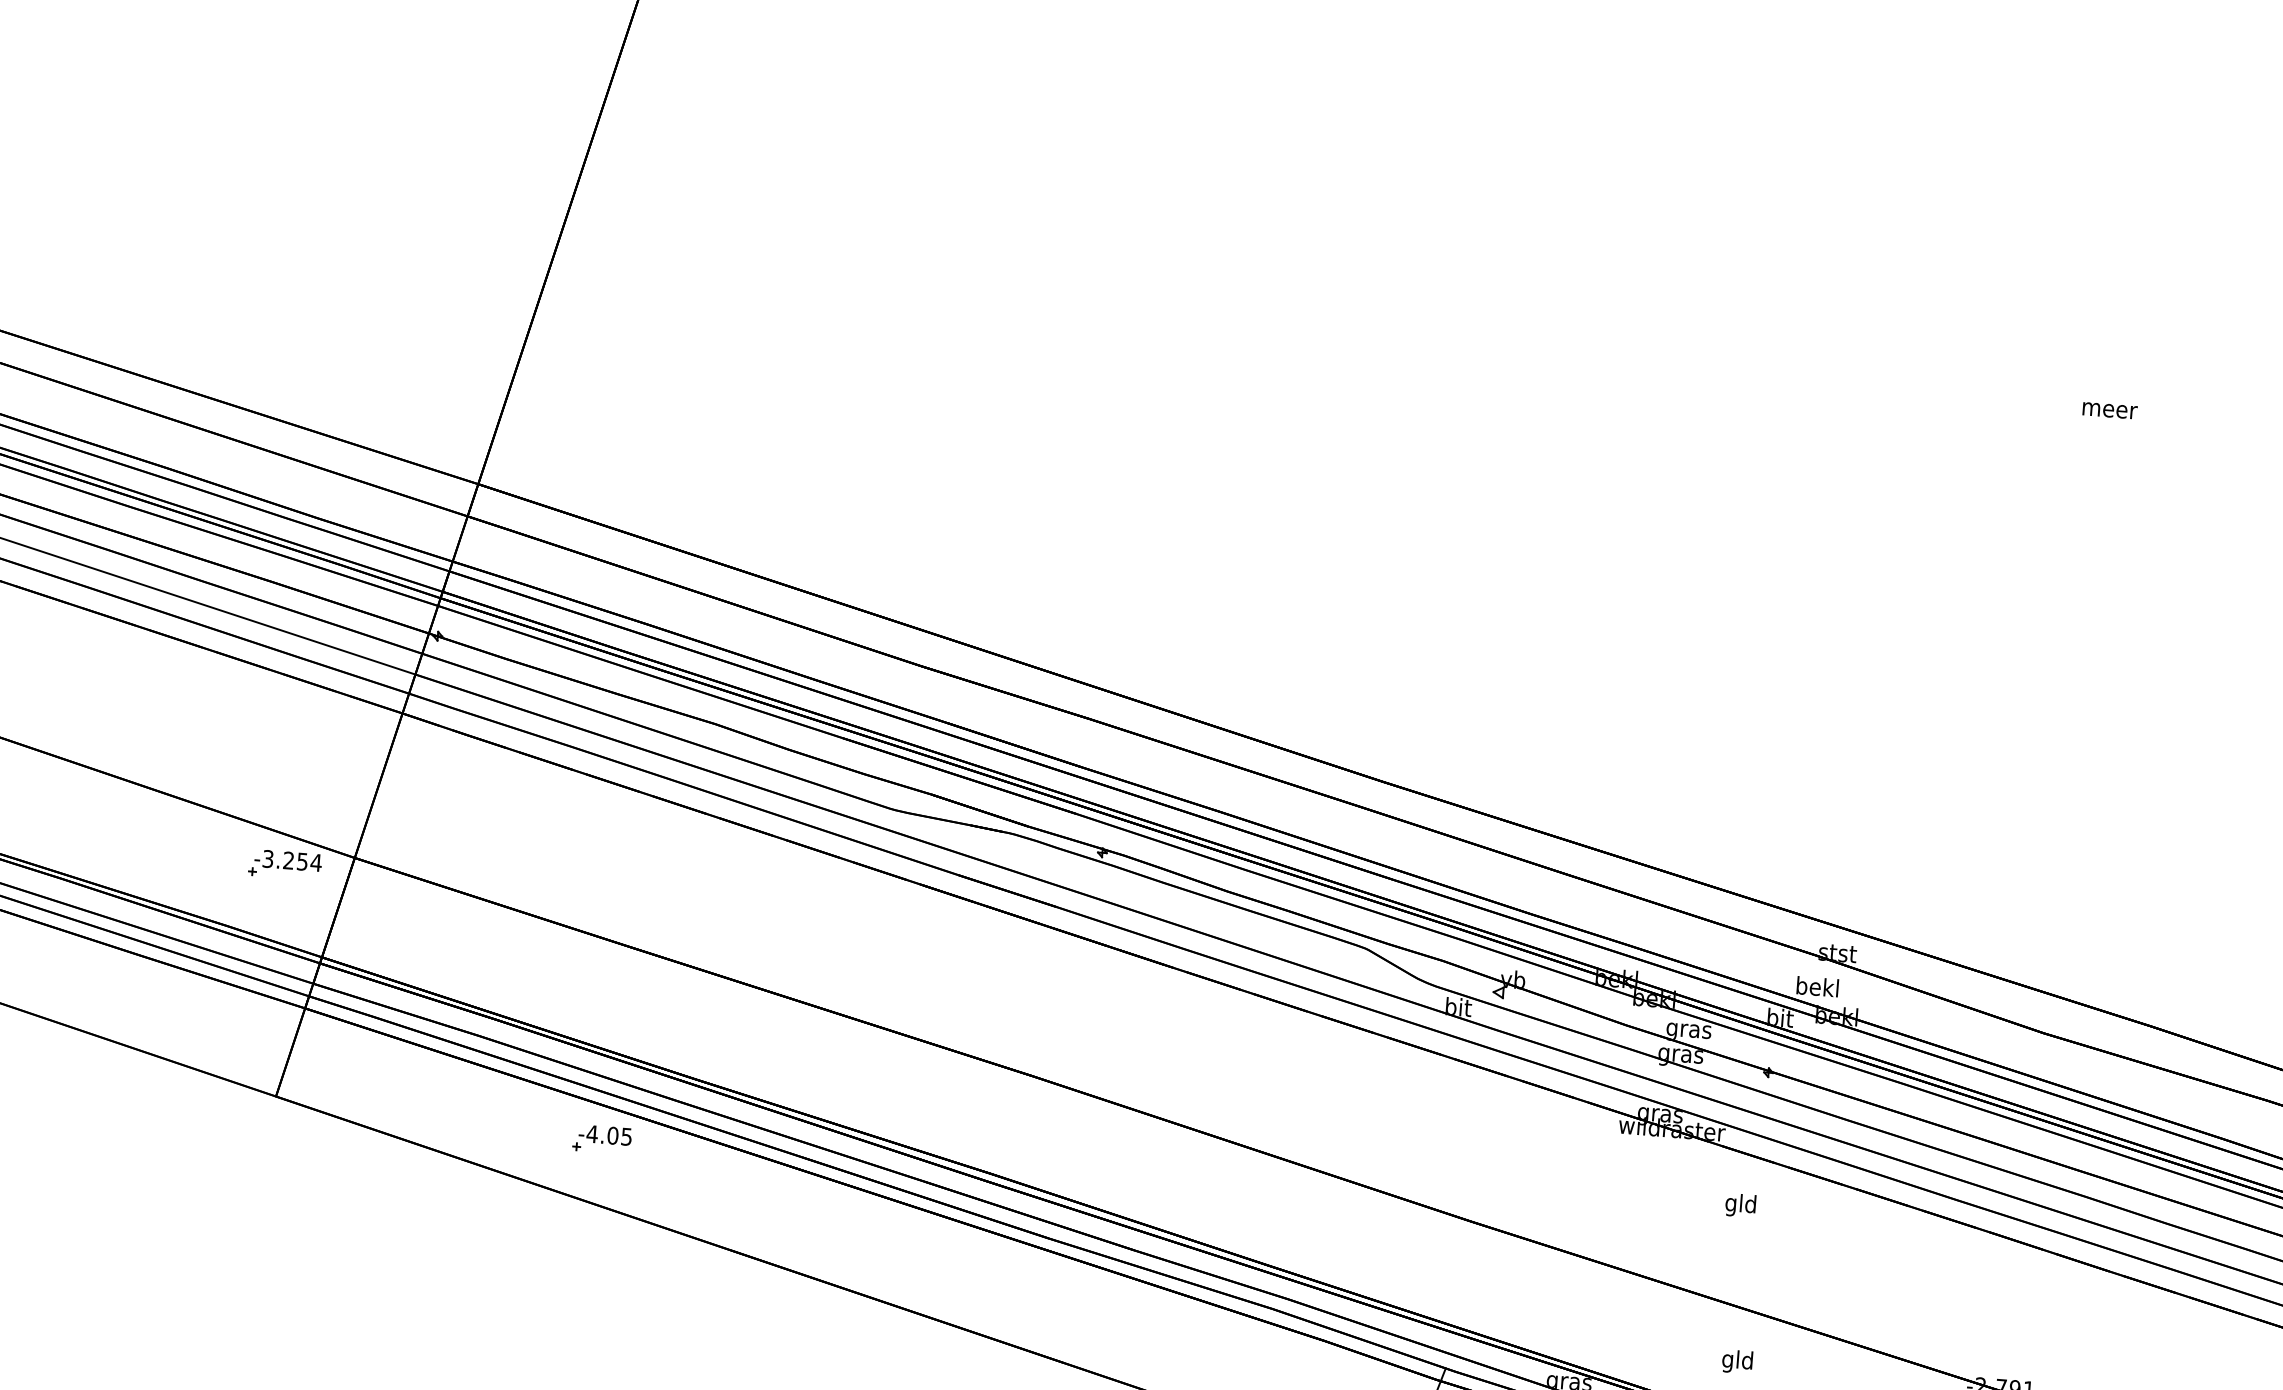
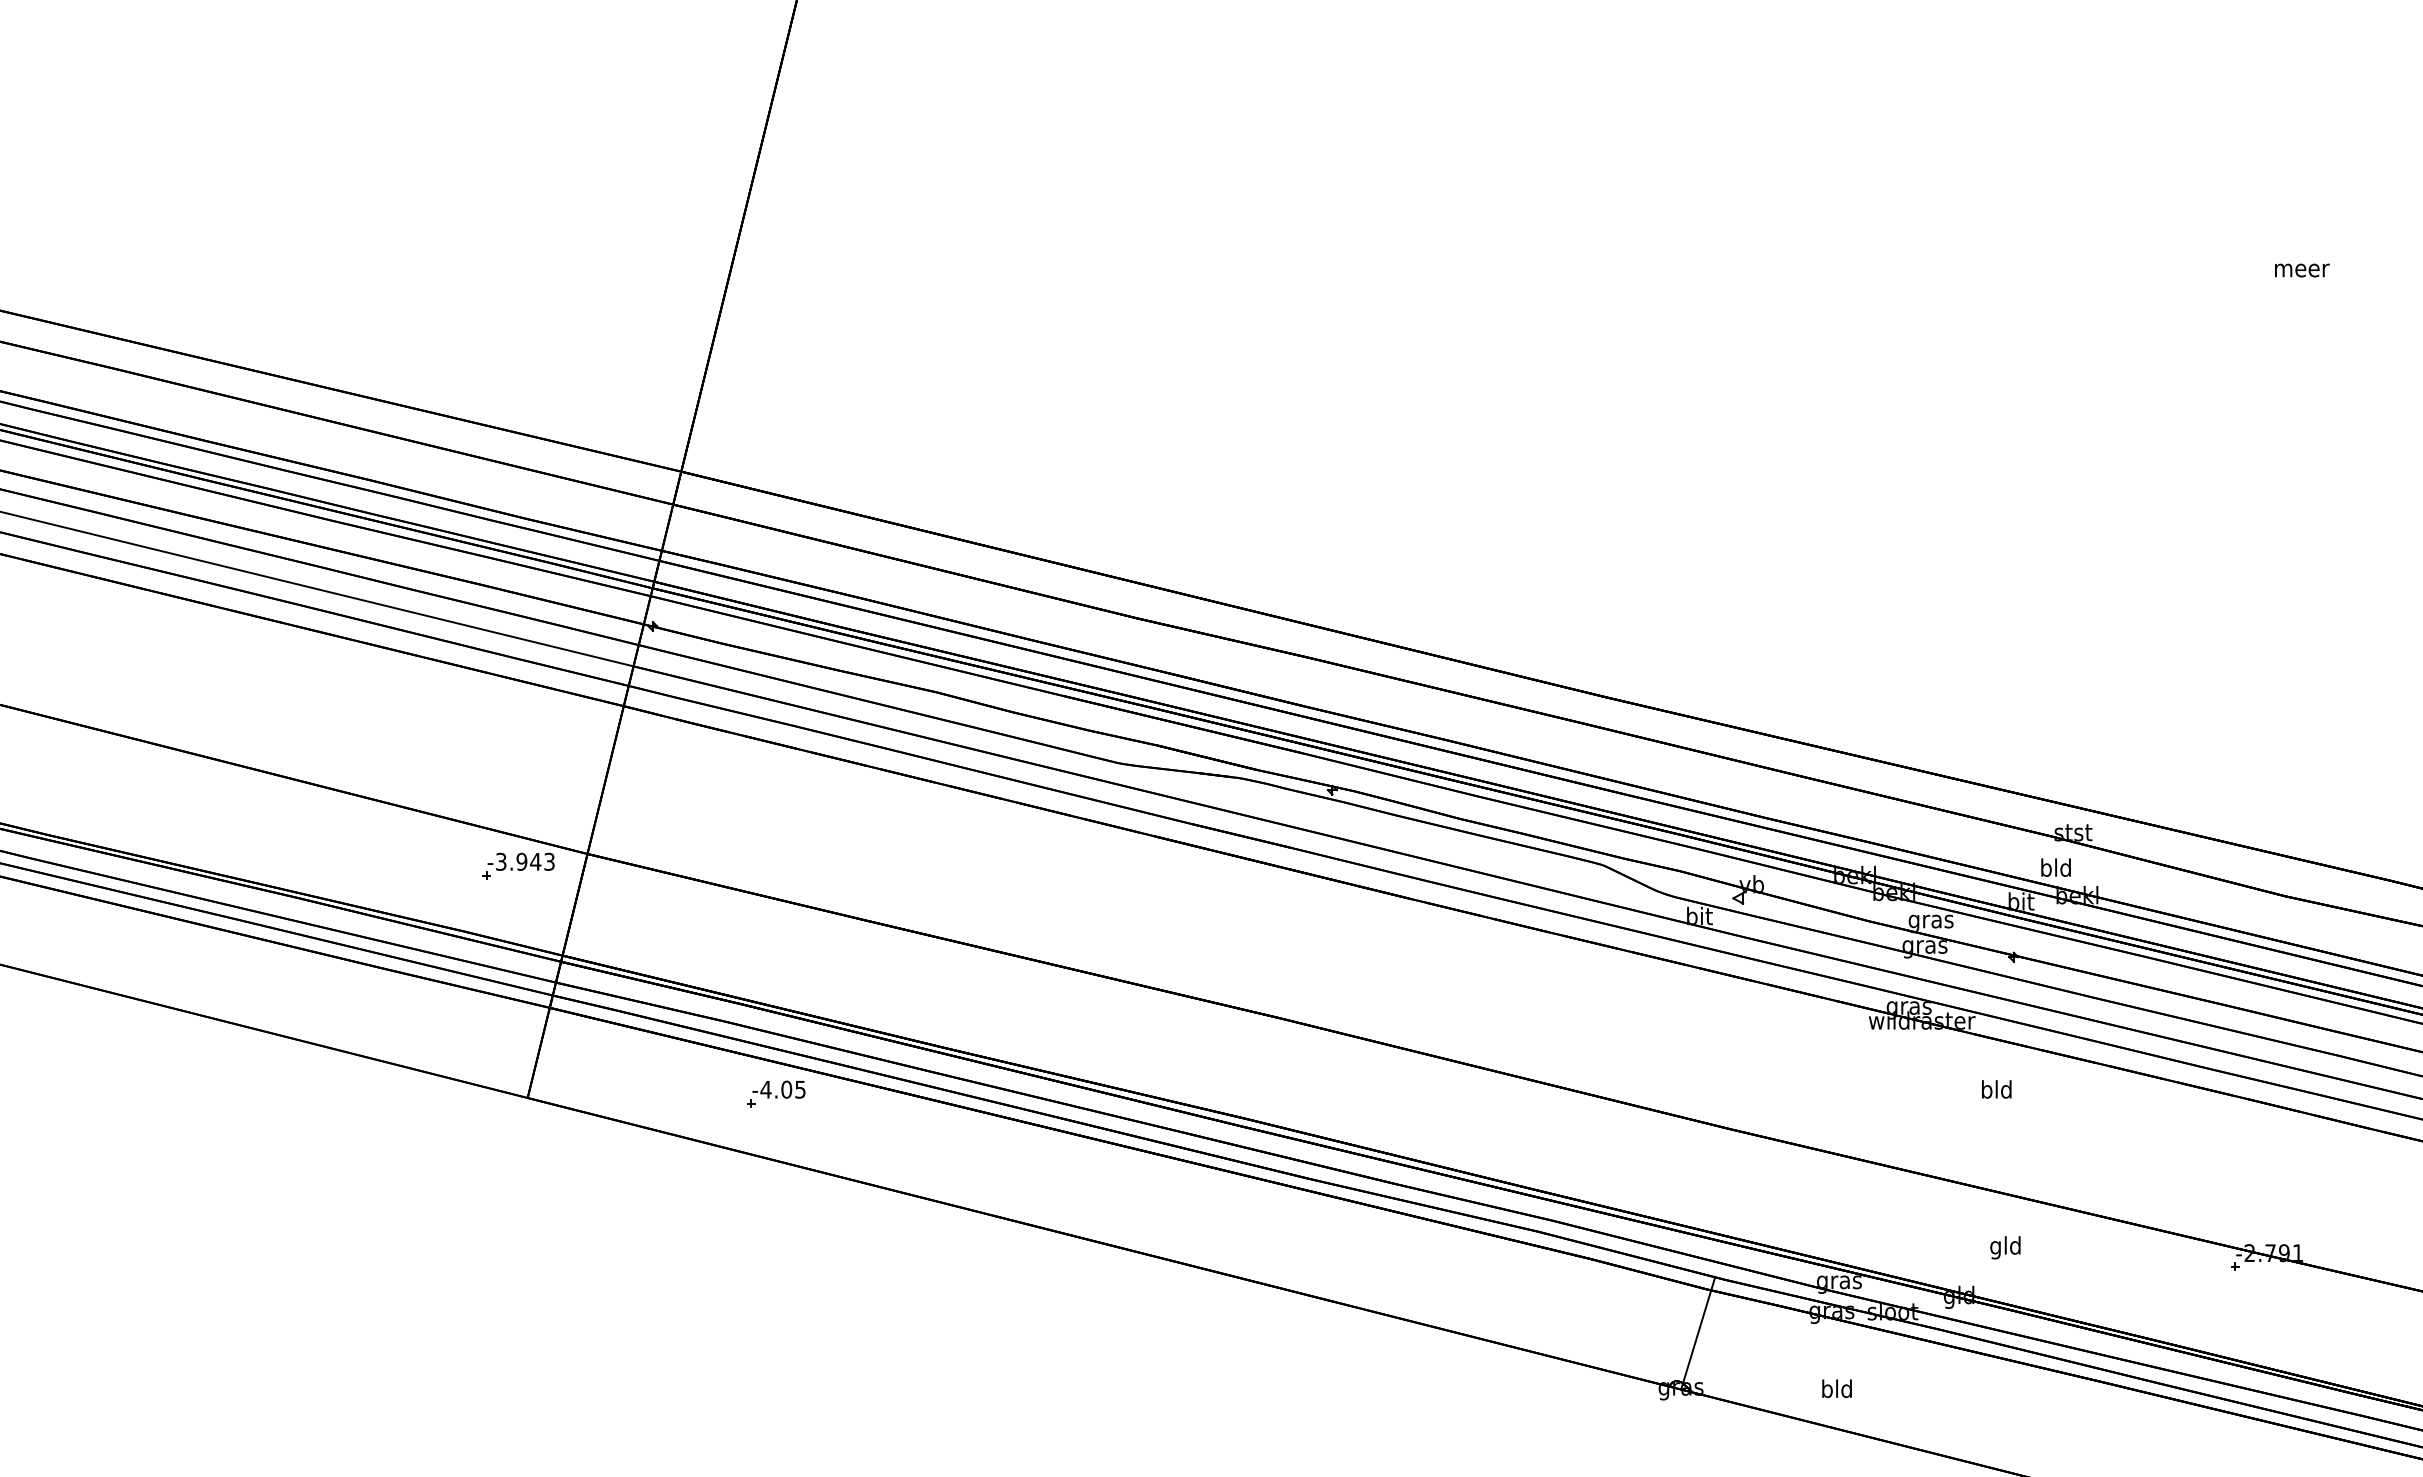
text: (302, 861) -> (535, 861), -3.254 -> -3.943
text: (1817, 986) -> (2055, 867), bekl -> bld
part: (602, 1138) -> (776, 1093), moved
text: (1730, 1204) -> (1986, 1091), gld -> bld

